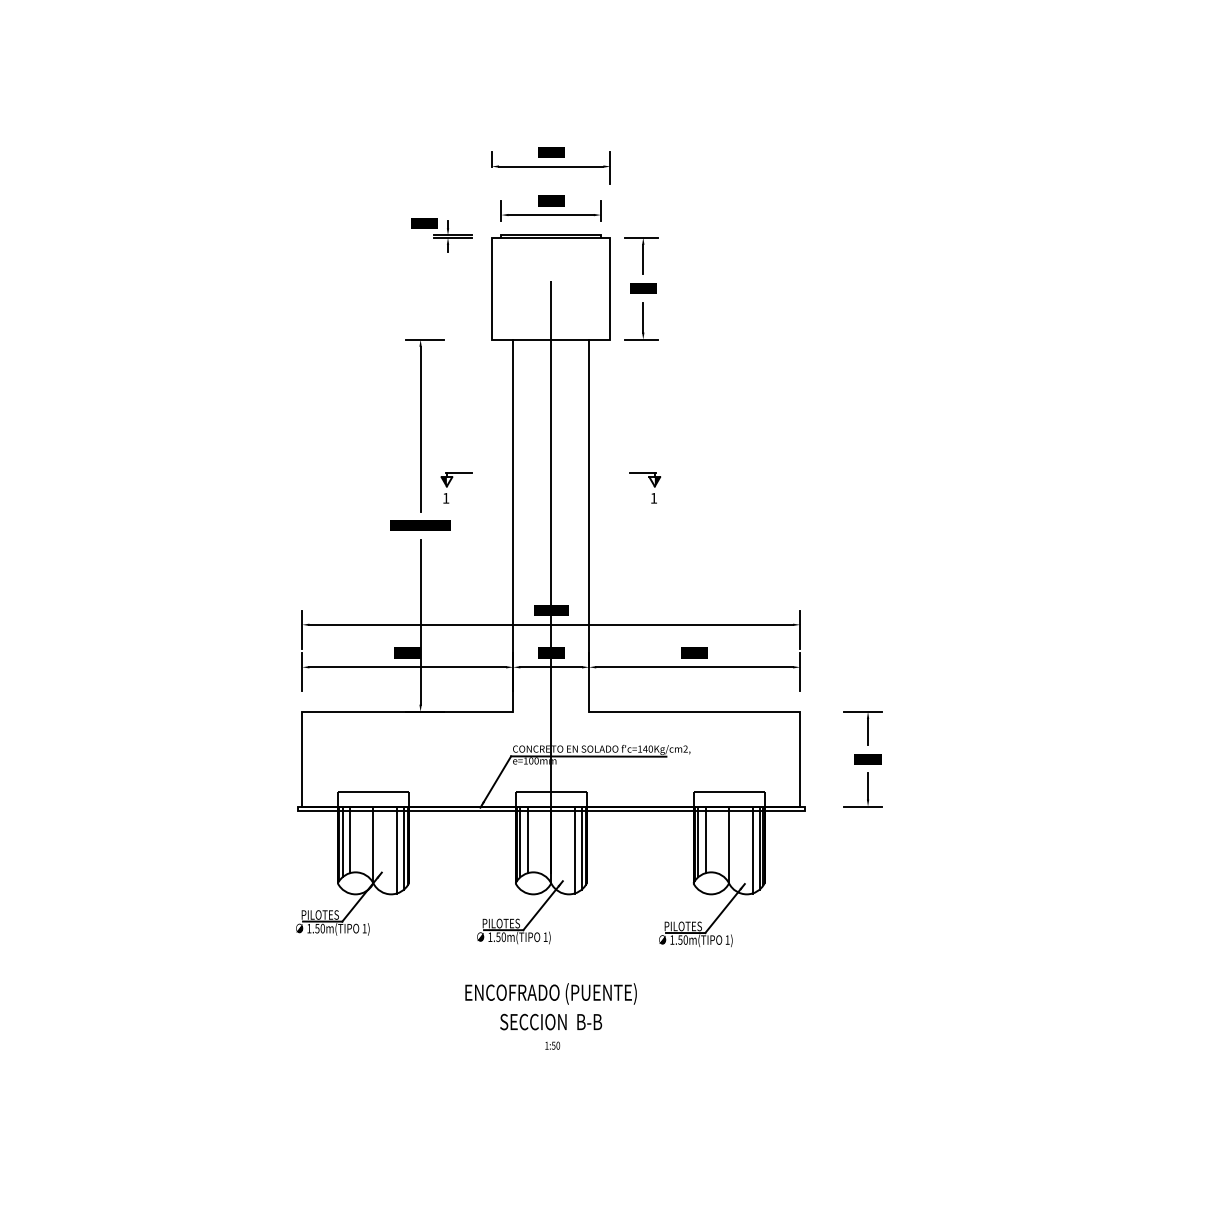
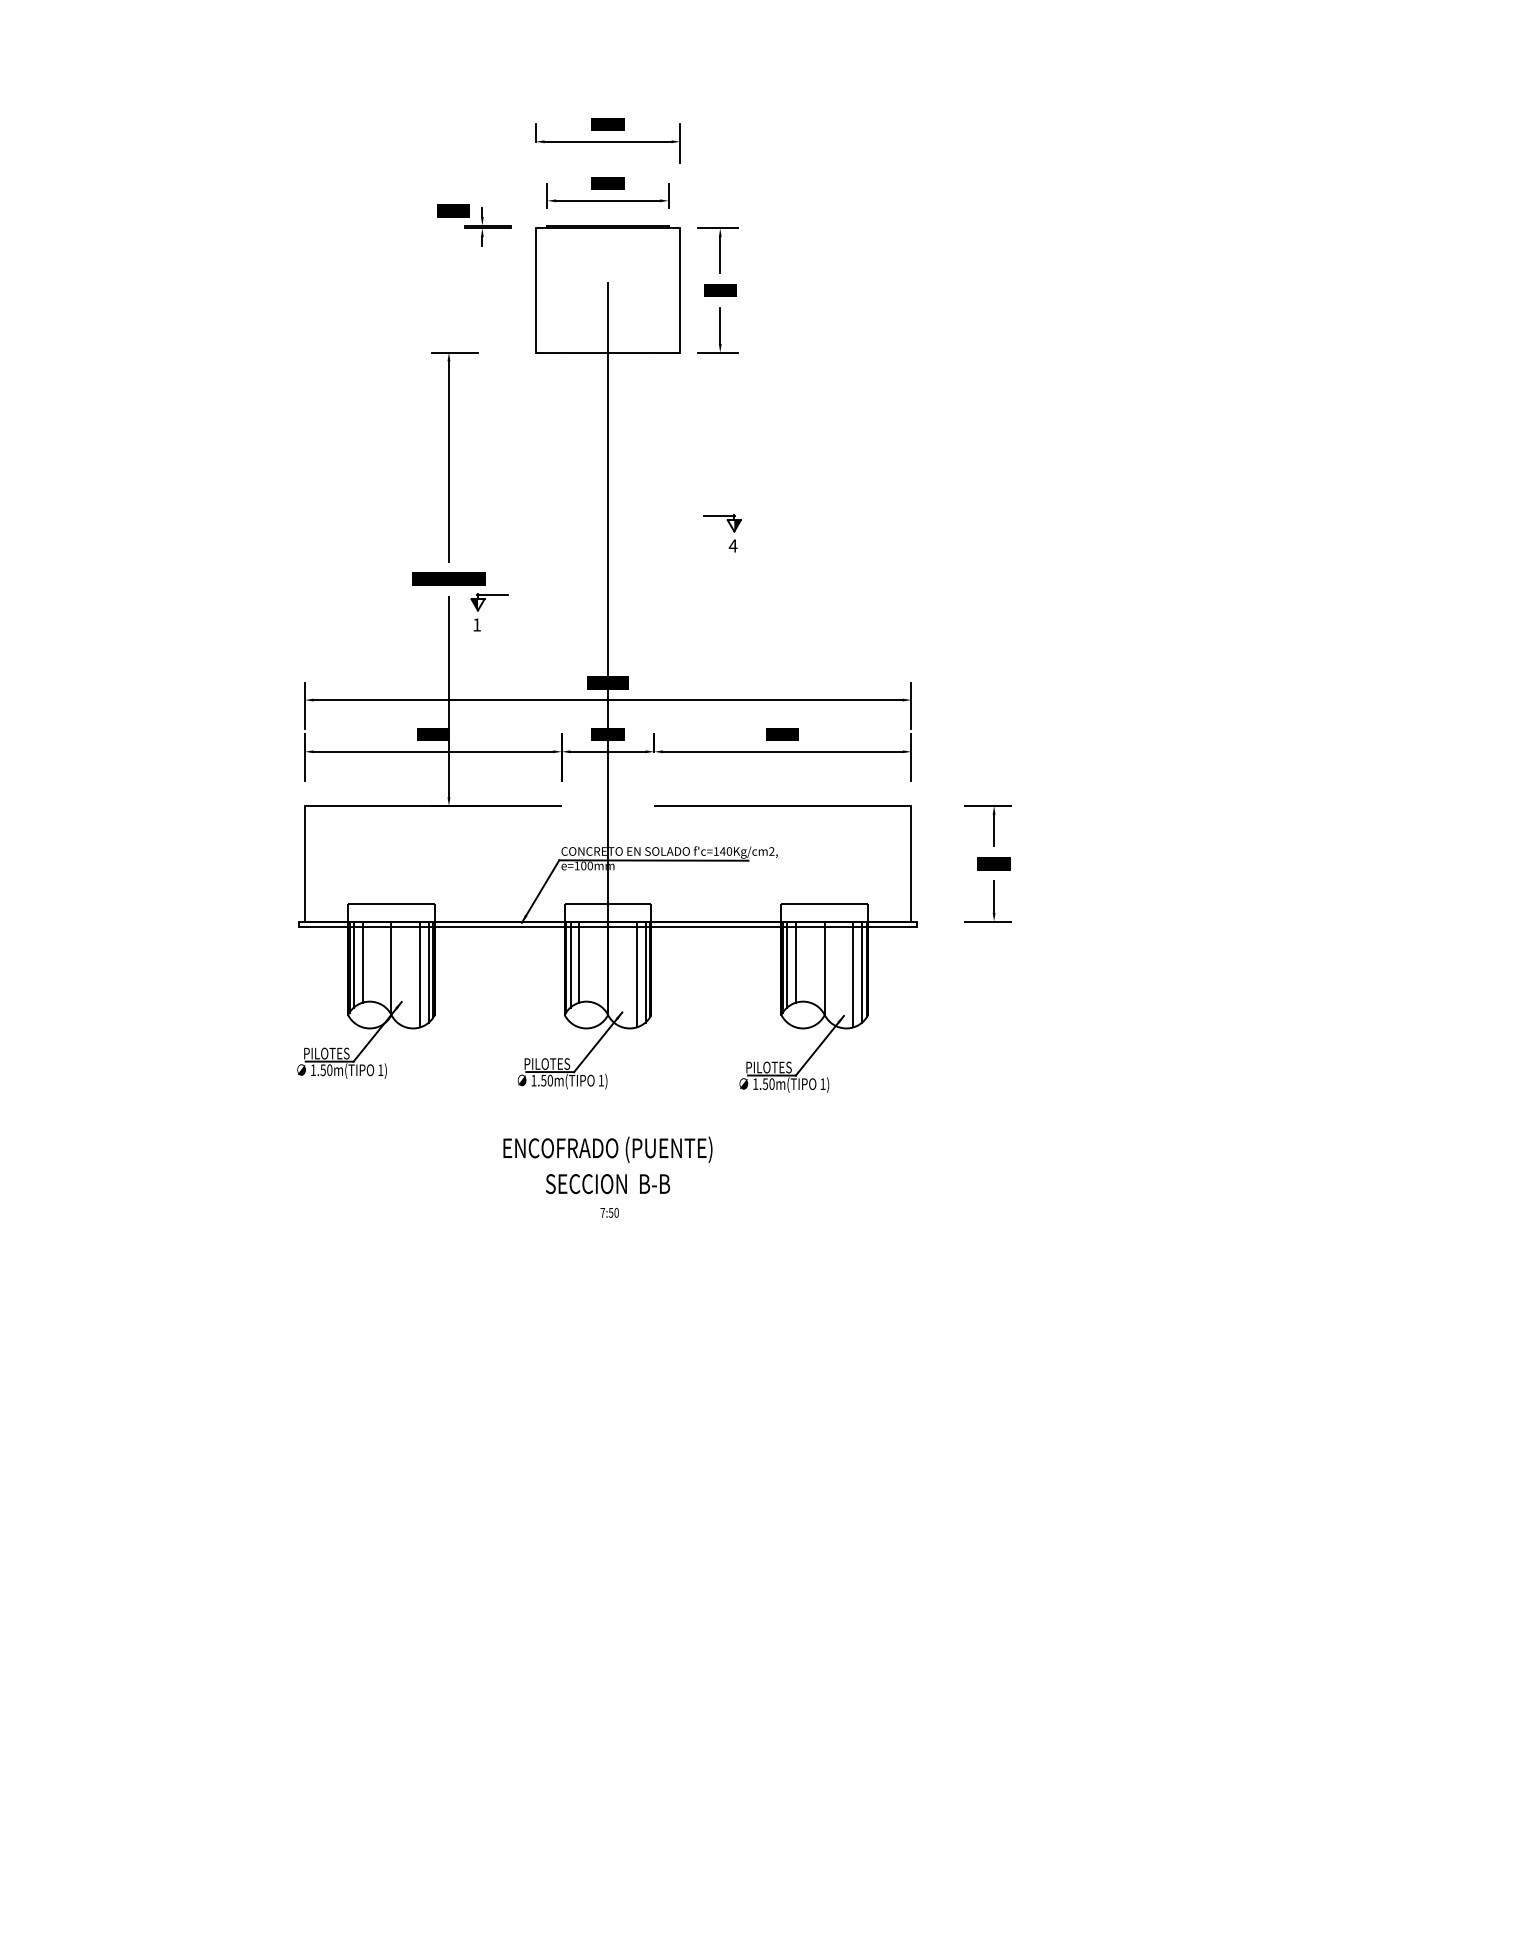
part: (448, 484) -> (480, 608), moved
text: (653, 497) -> (732, 545), 1 -> 4
line: (512, 525) -> (561, 579), removed
line: (589, 525) -> (654, 579), removed
text: (546, 1045) -> (602, 1212), 1:50 -> 7:50

